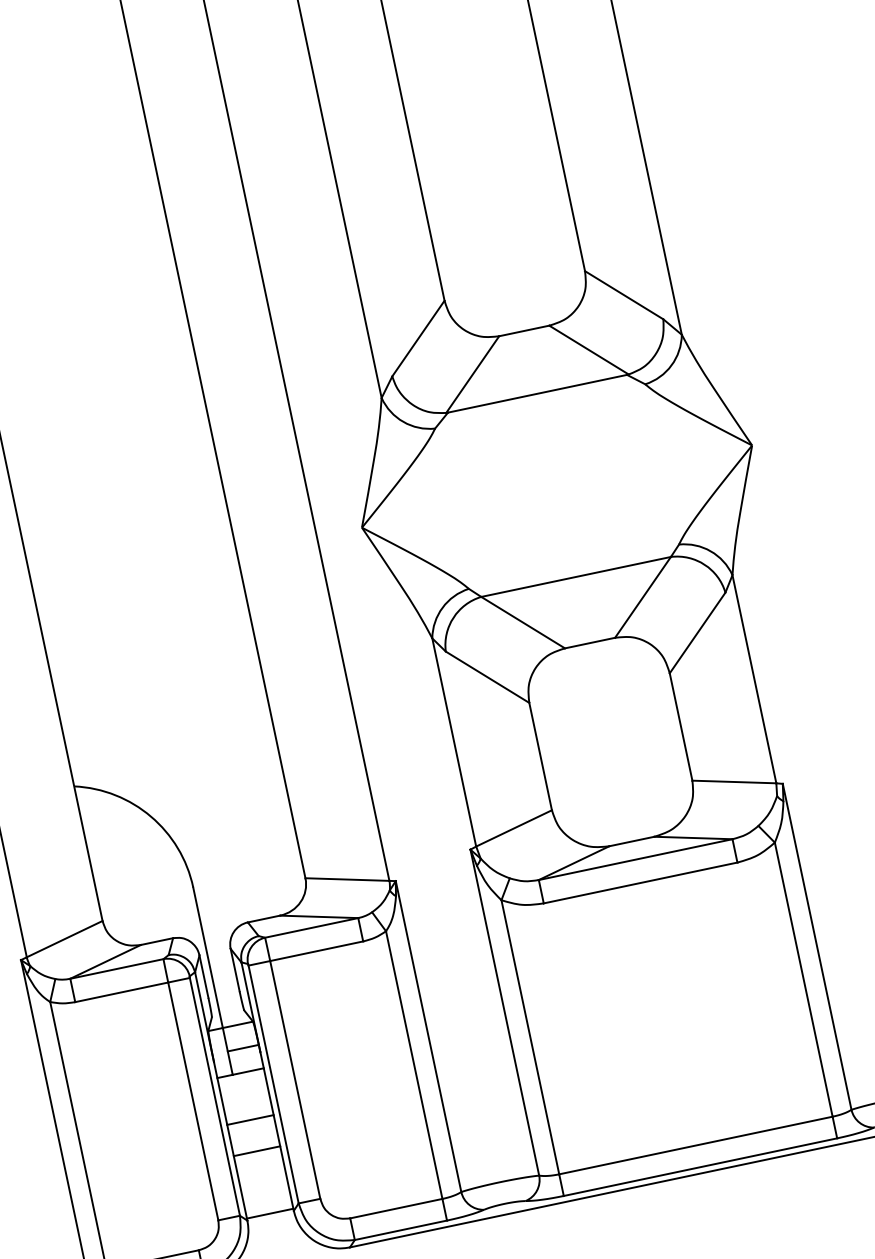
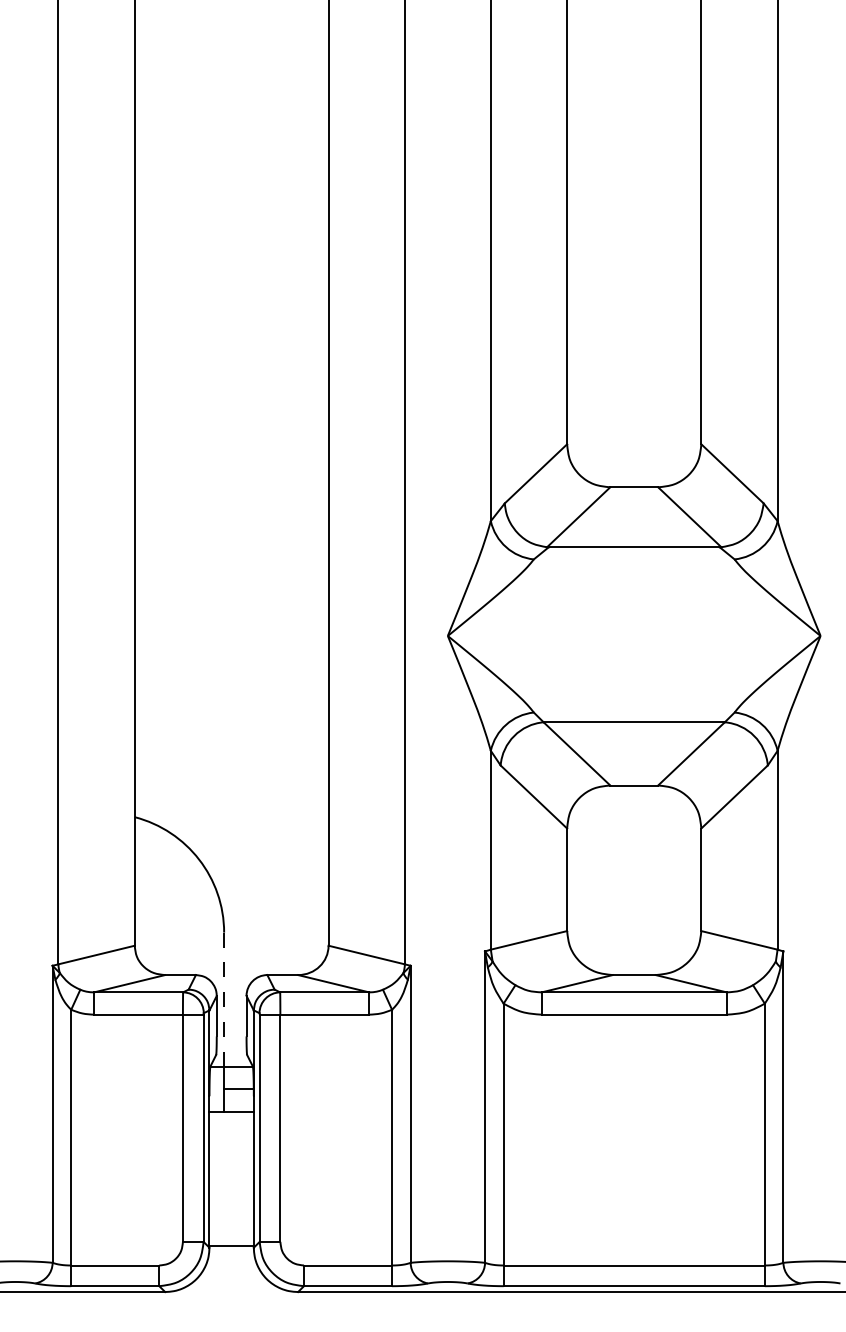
line: (208, 957) -> (224, 999), solid -> dashed
line: (250, 1120) -> (231, 1156), removed
line: (256, 1151) -> (231, 1186), removed

